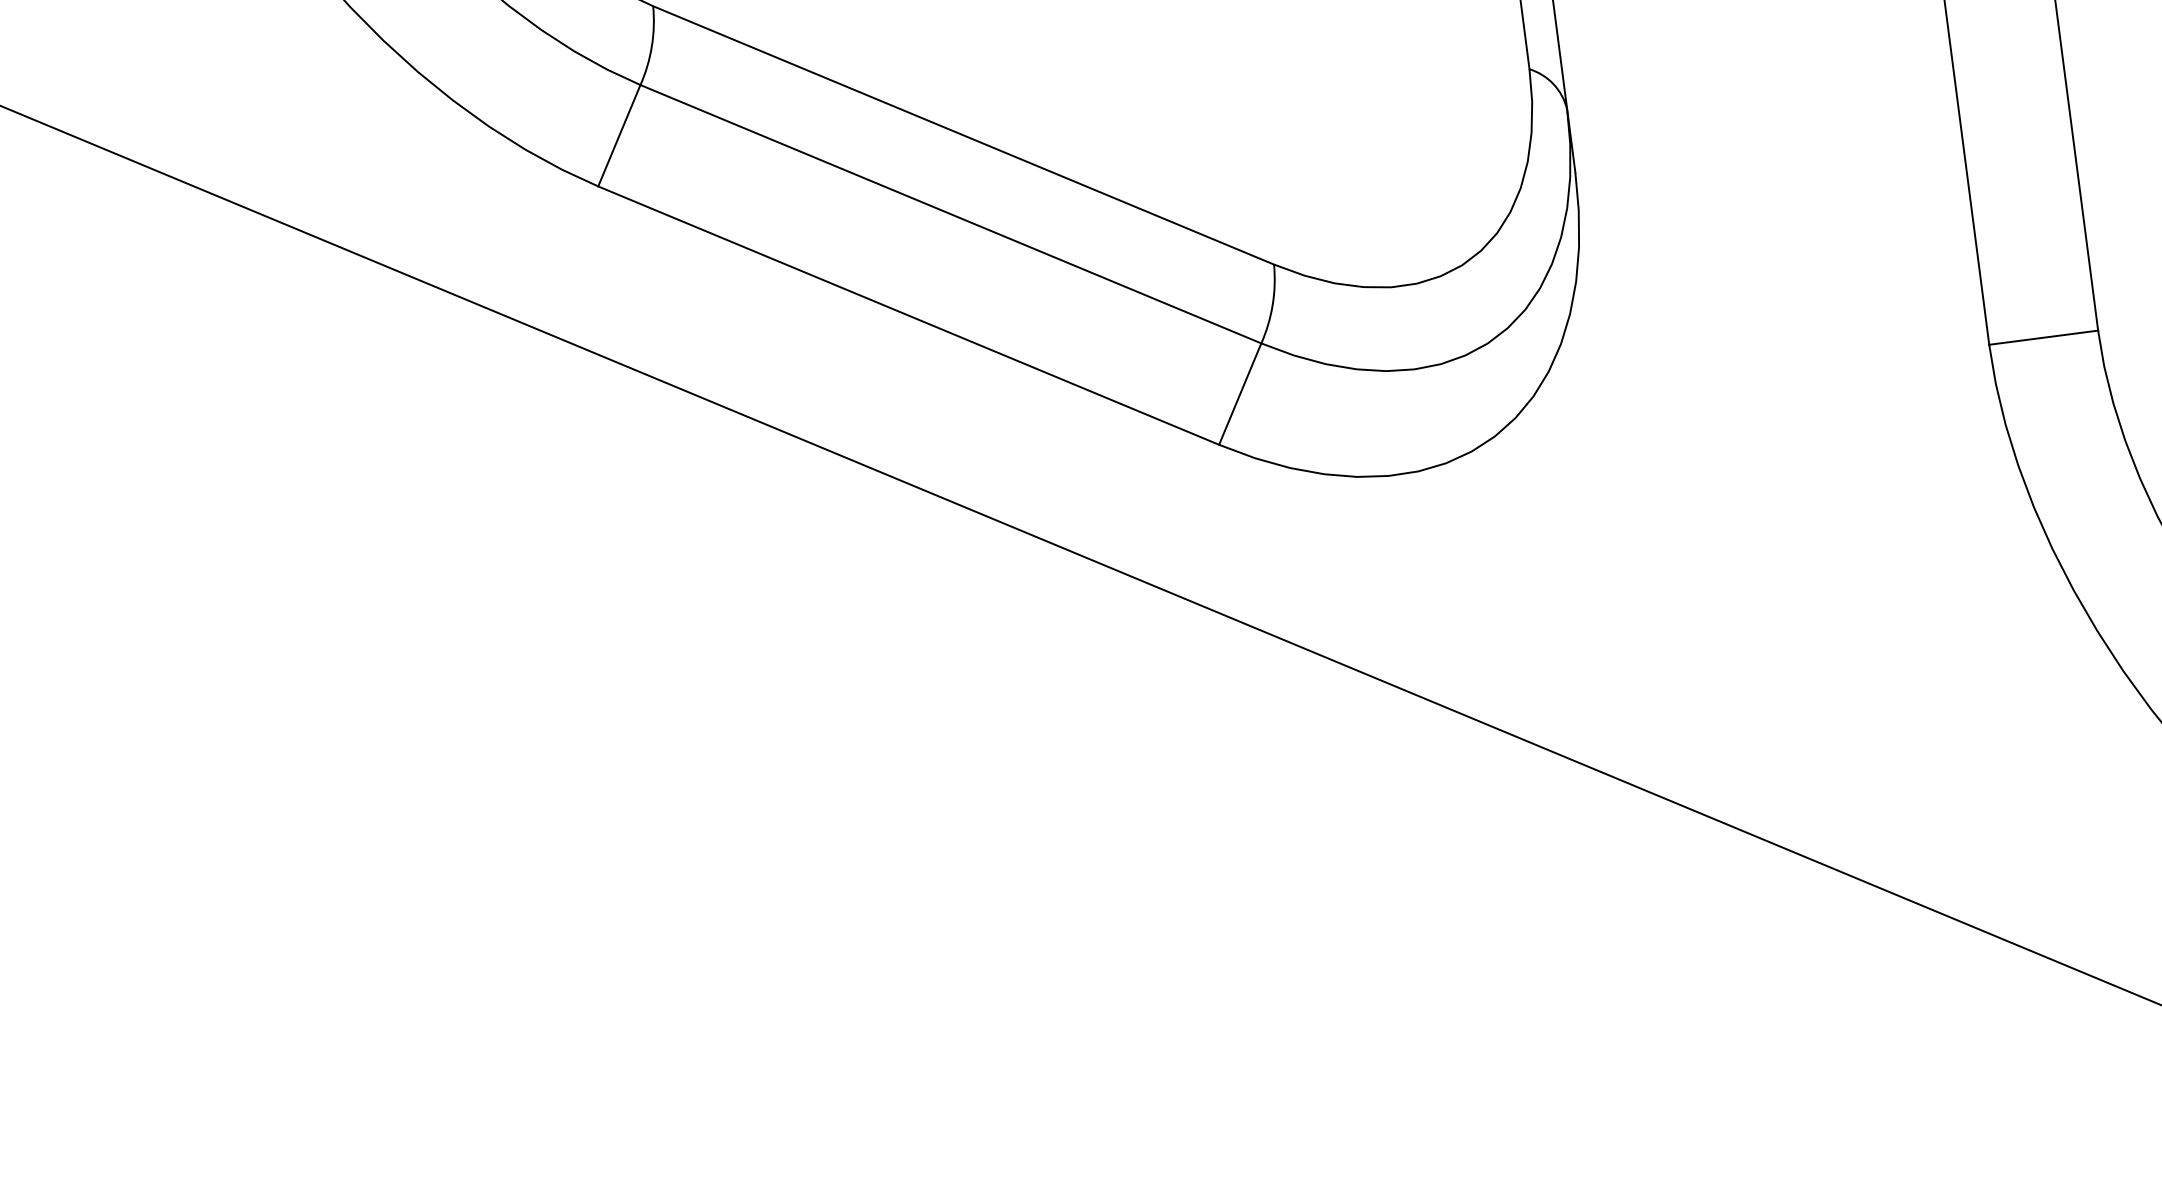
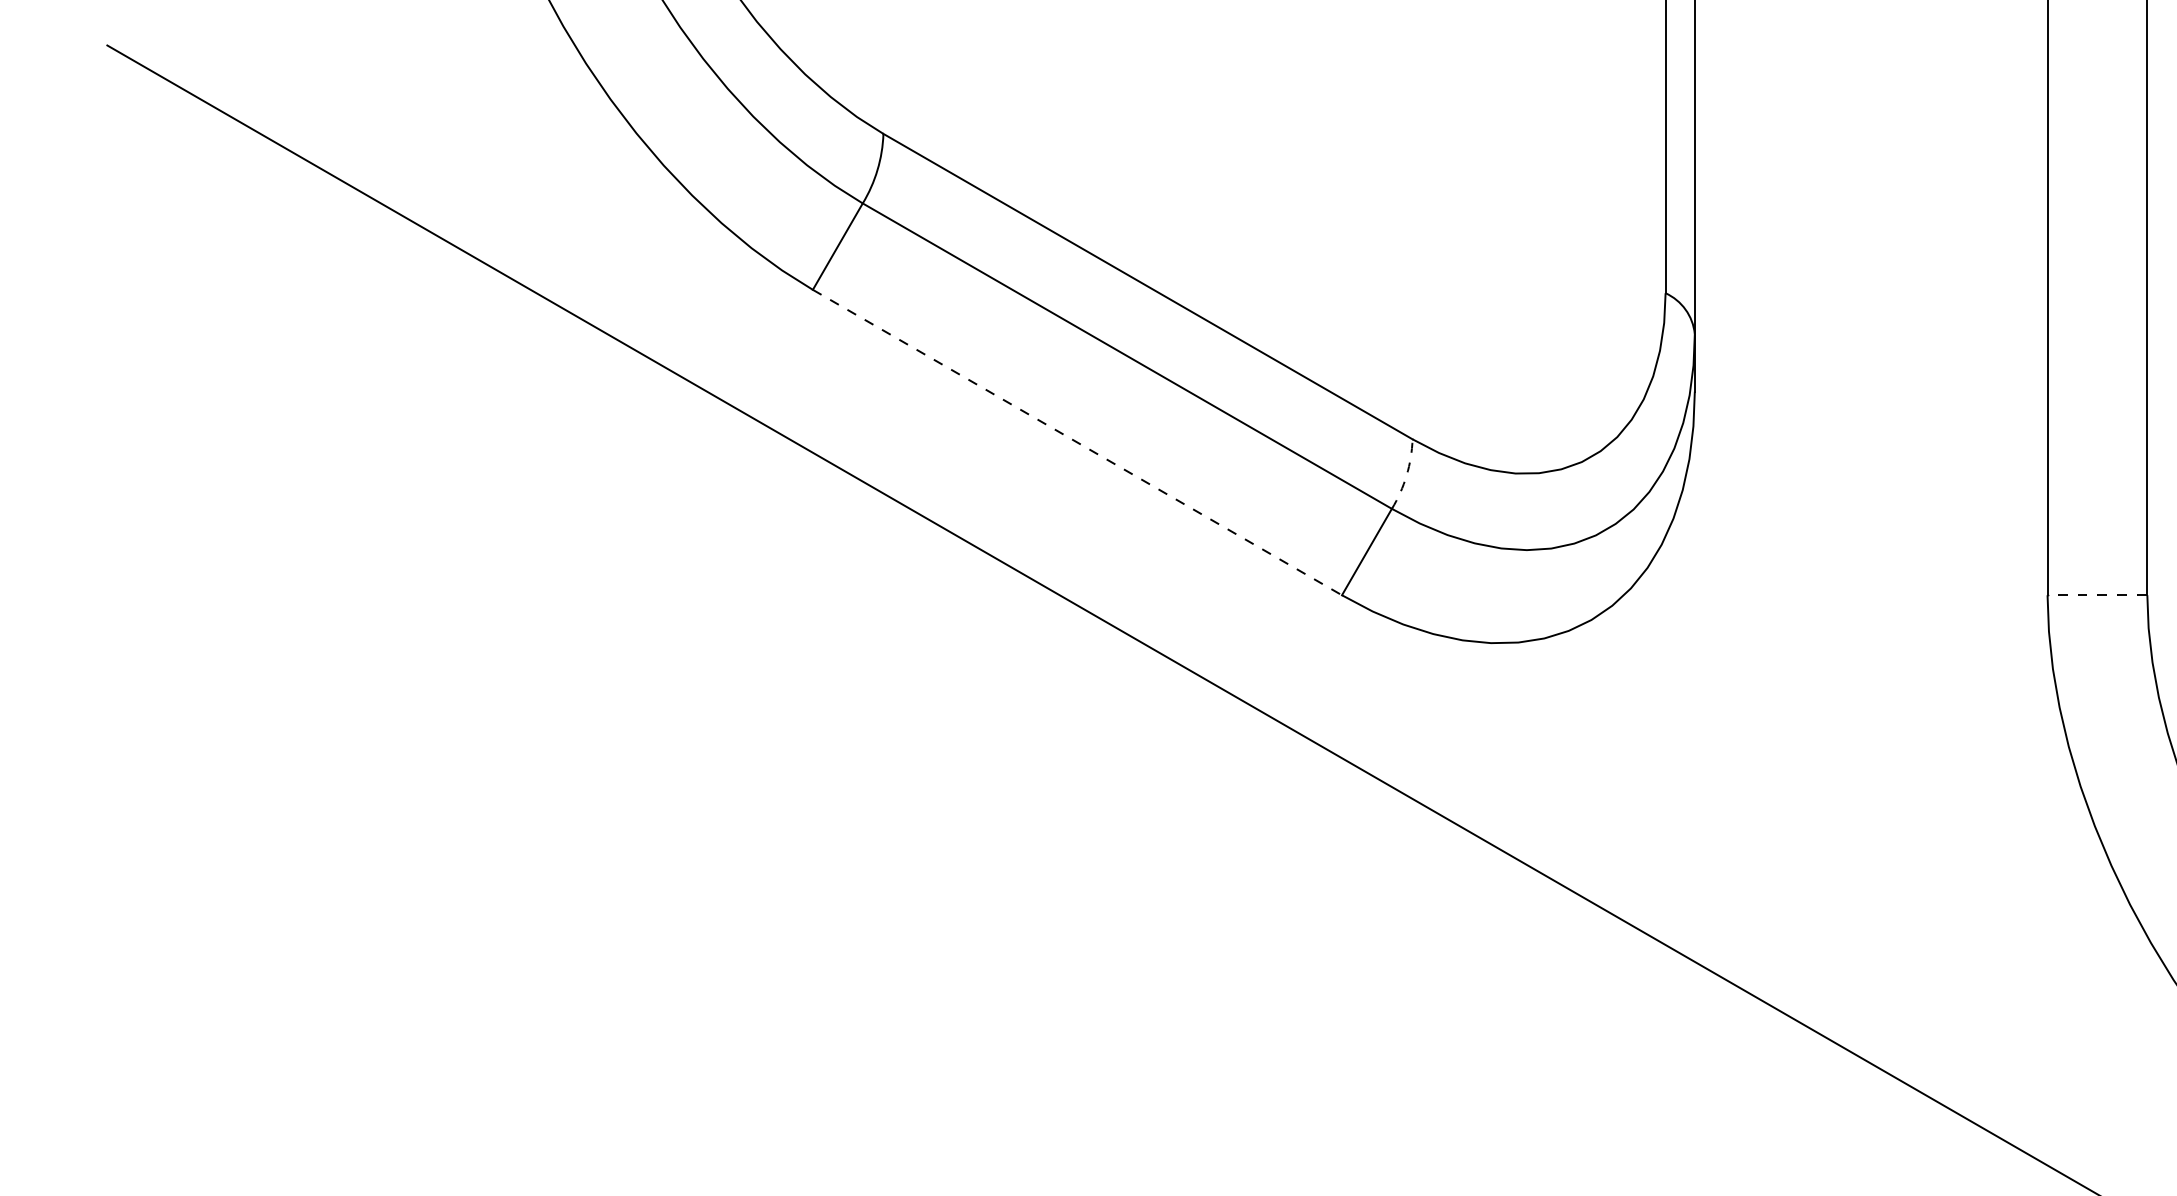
arc: (1272, 304) -> (1406, 475), solid -> dashed
line: (908, 315) -> (1077, 442), solid -> dashed
line: (2043, 337) -> (2097, 595), solid -> dashed

